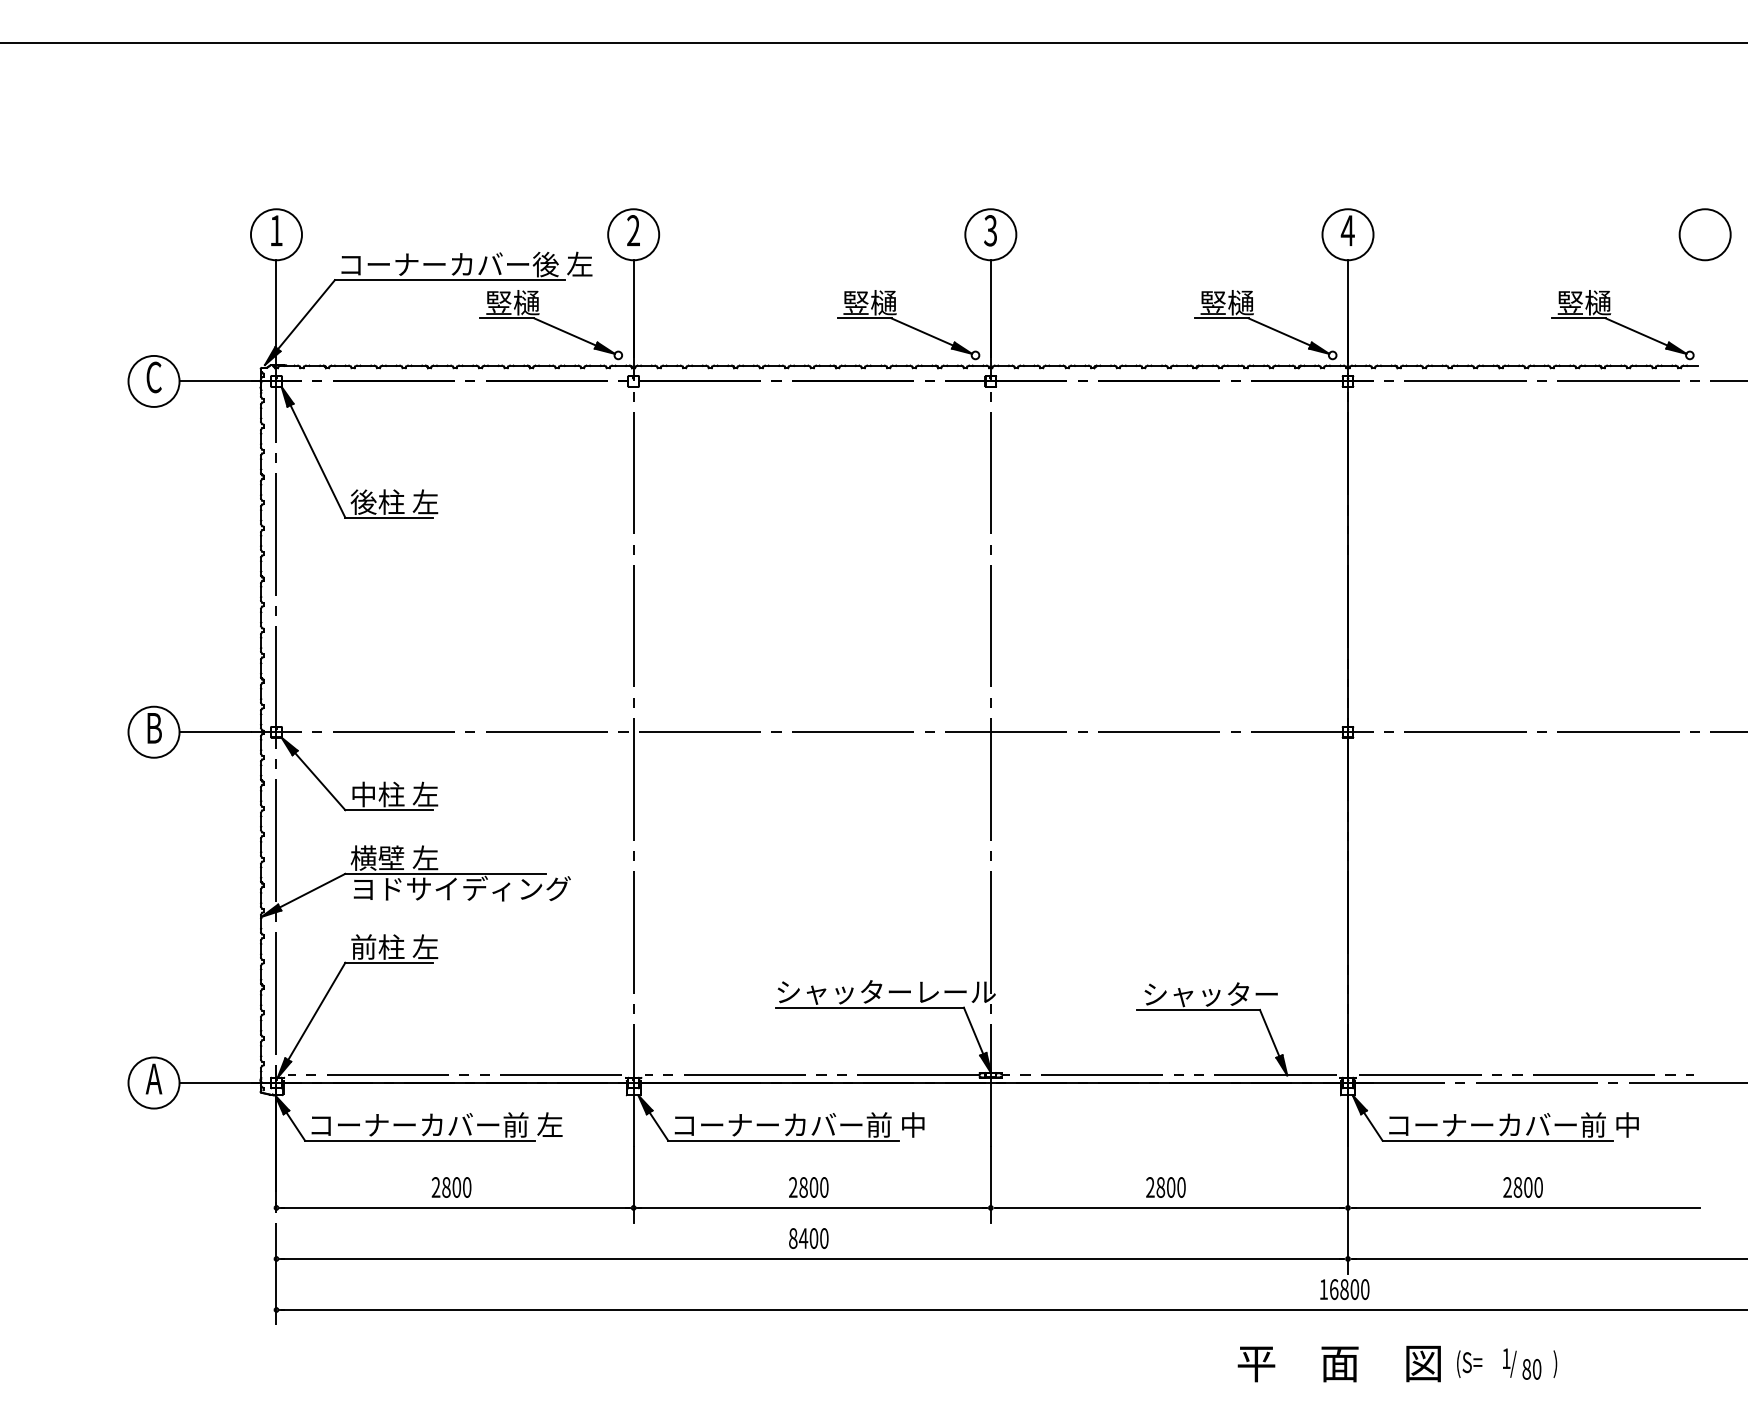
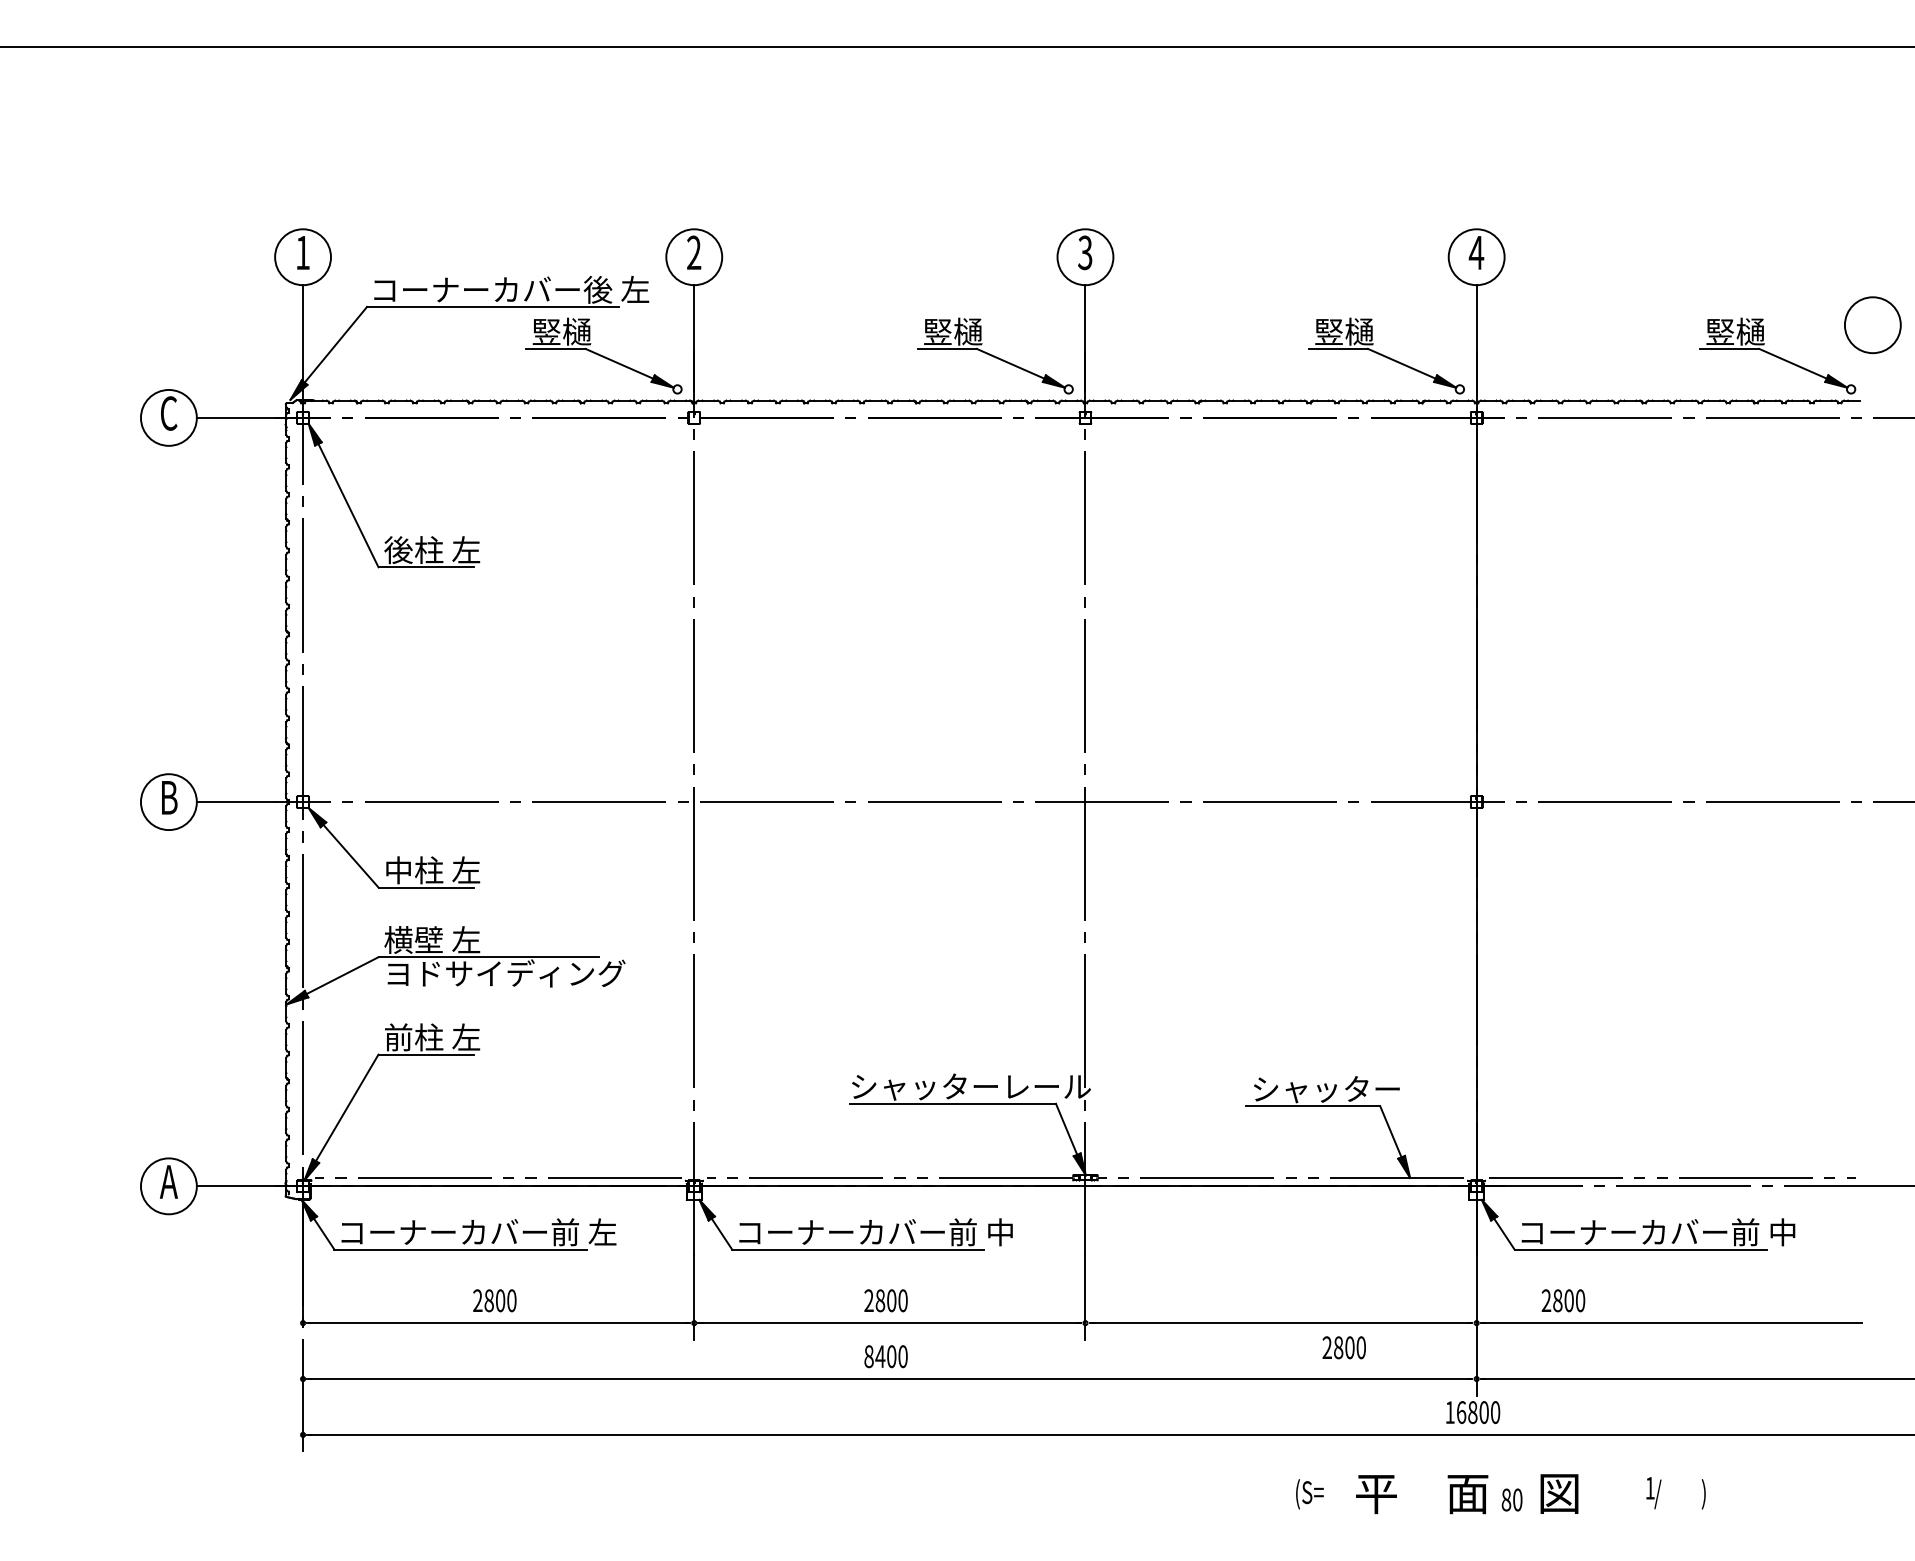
circle: (1704, 235) -> (1872, 325), moved
text: (1165, 1187) -> (1343, 1347), moved
text: (1523, 1187) -> (1563, 1300), moved
text: (1469, 1364) -> (1309, 1494), moved
text: (1531, 1368) -> (1511, 1499), moved

